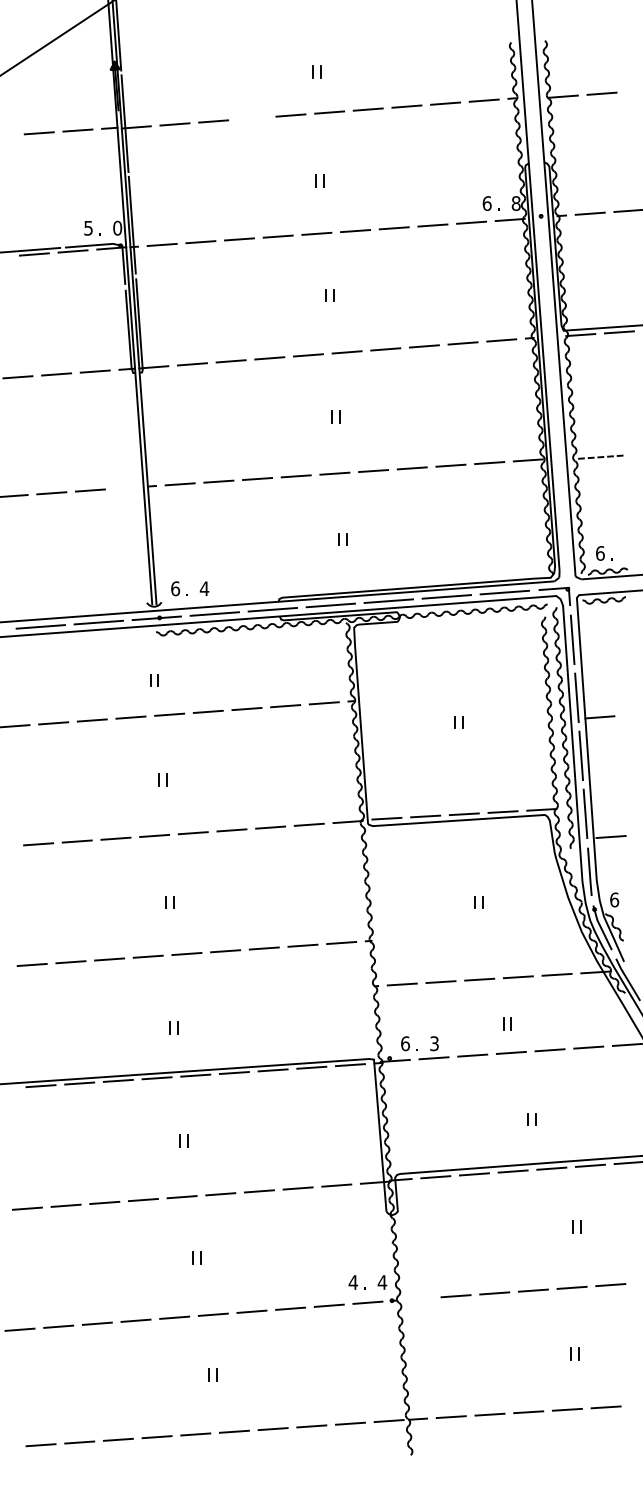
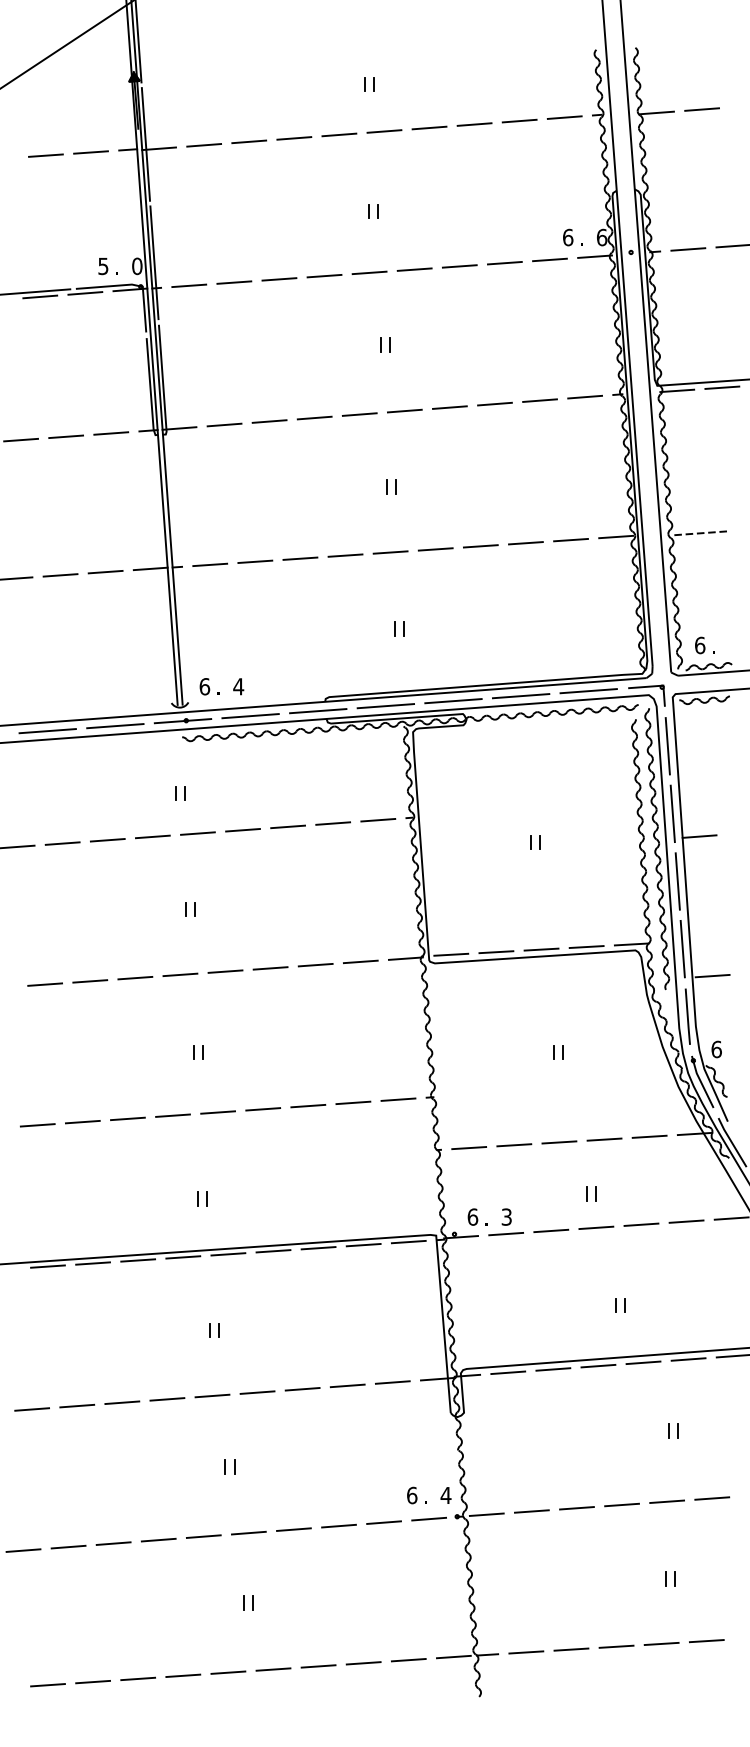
line: (251, 118) -> (293, 138), added
text: (515, 203) -> (601, 237), 8 -> 6
line: (128, 487) -> (149, 568), added
text: (353, 1282) -> (412, 1495), 4 -> 6
line: (416, 1298) -> (485, 1514), added

